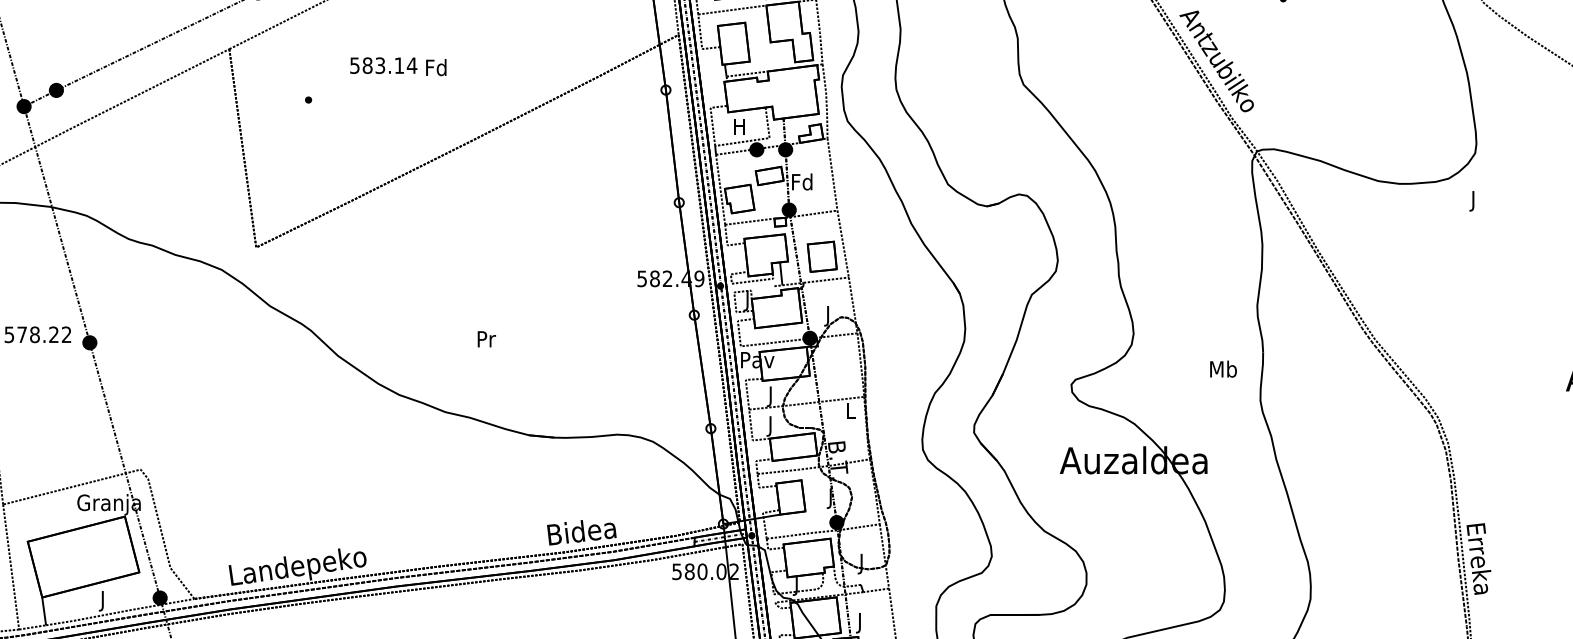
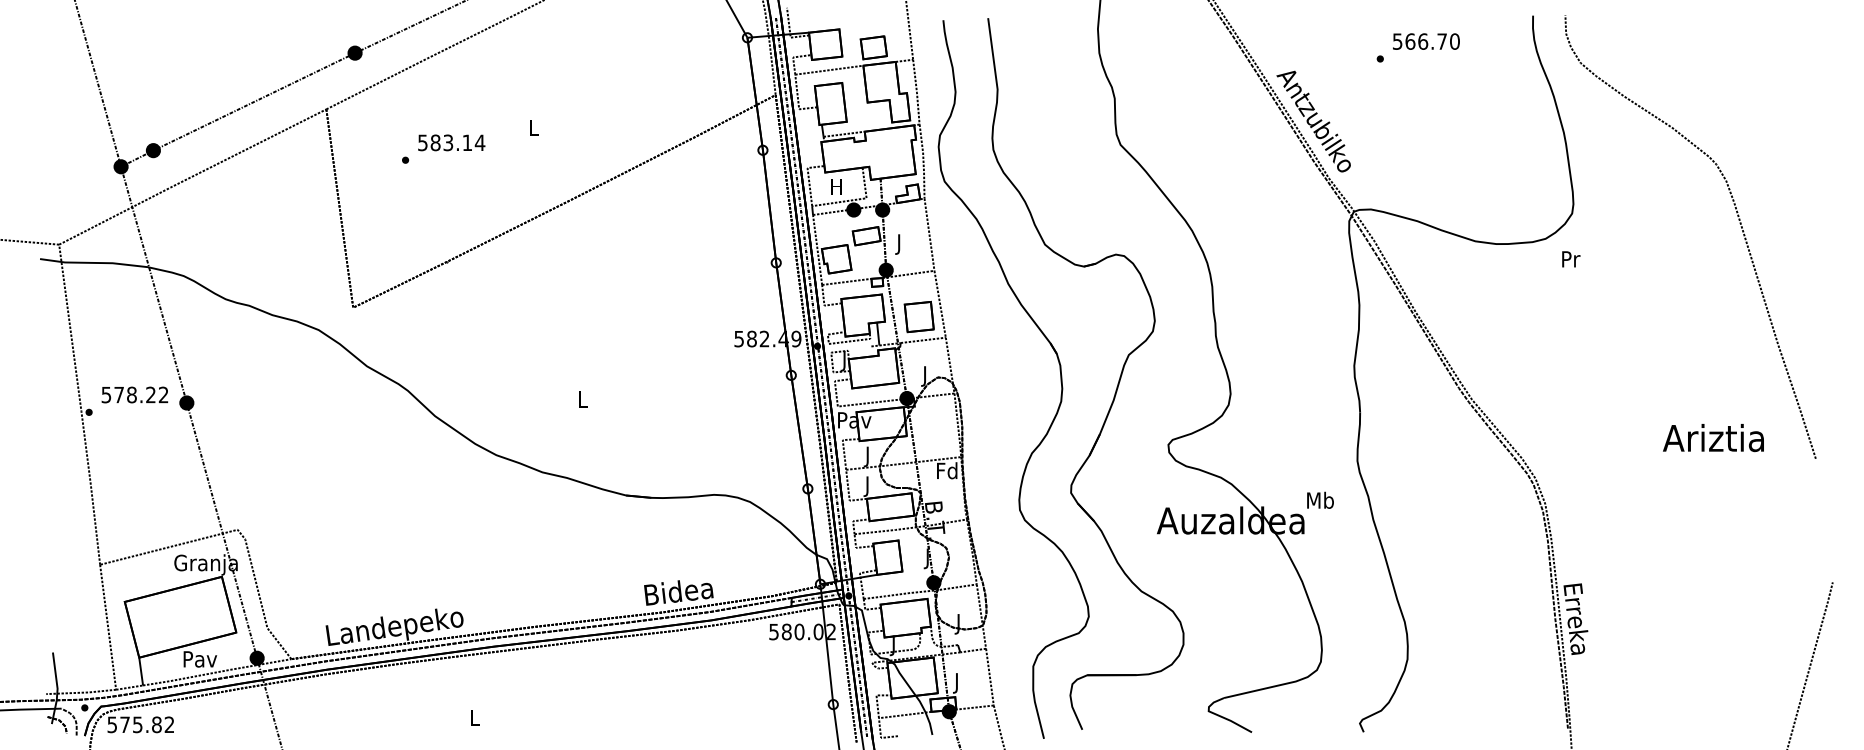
text: (383, 65) -> (451, 142), moved
text: (436, 67) -> (533, 127), Fd -> L
text: (802, 183) -> (899, 243), Fd -> J
text: (1474, 201) -> (1571, 261), J -> Pr
text: (486, 339) -> (583, 399), Pr -> L
text: (1223, 368) -> (1320, 499), moved
text: (850, 410) -> (947, 470), L -> Fd
text: (103, 601) -> (200, 661), J -> Pav

